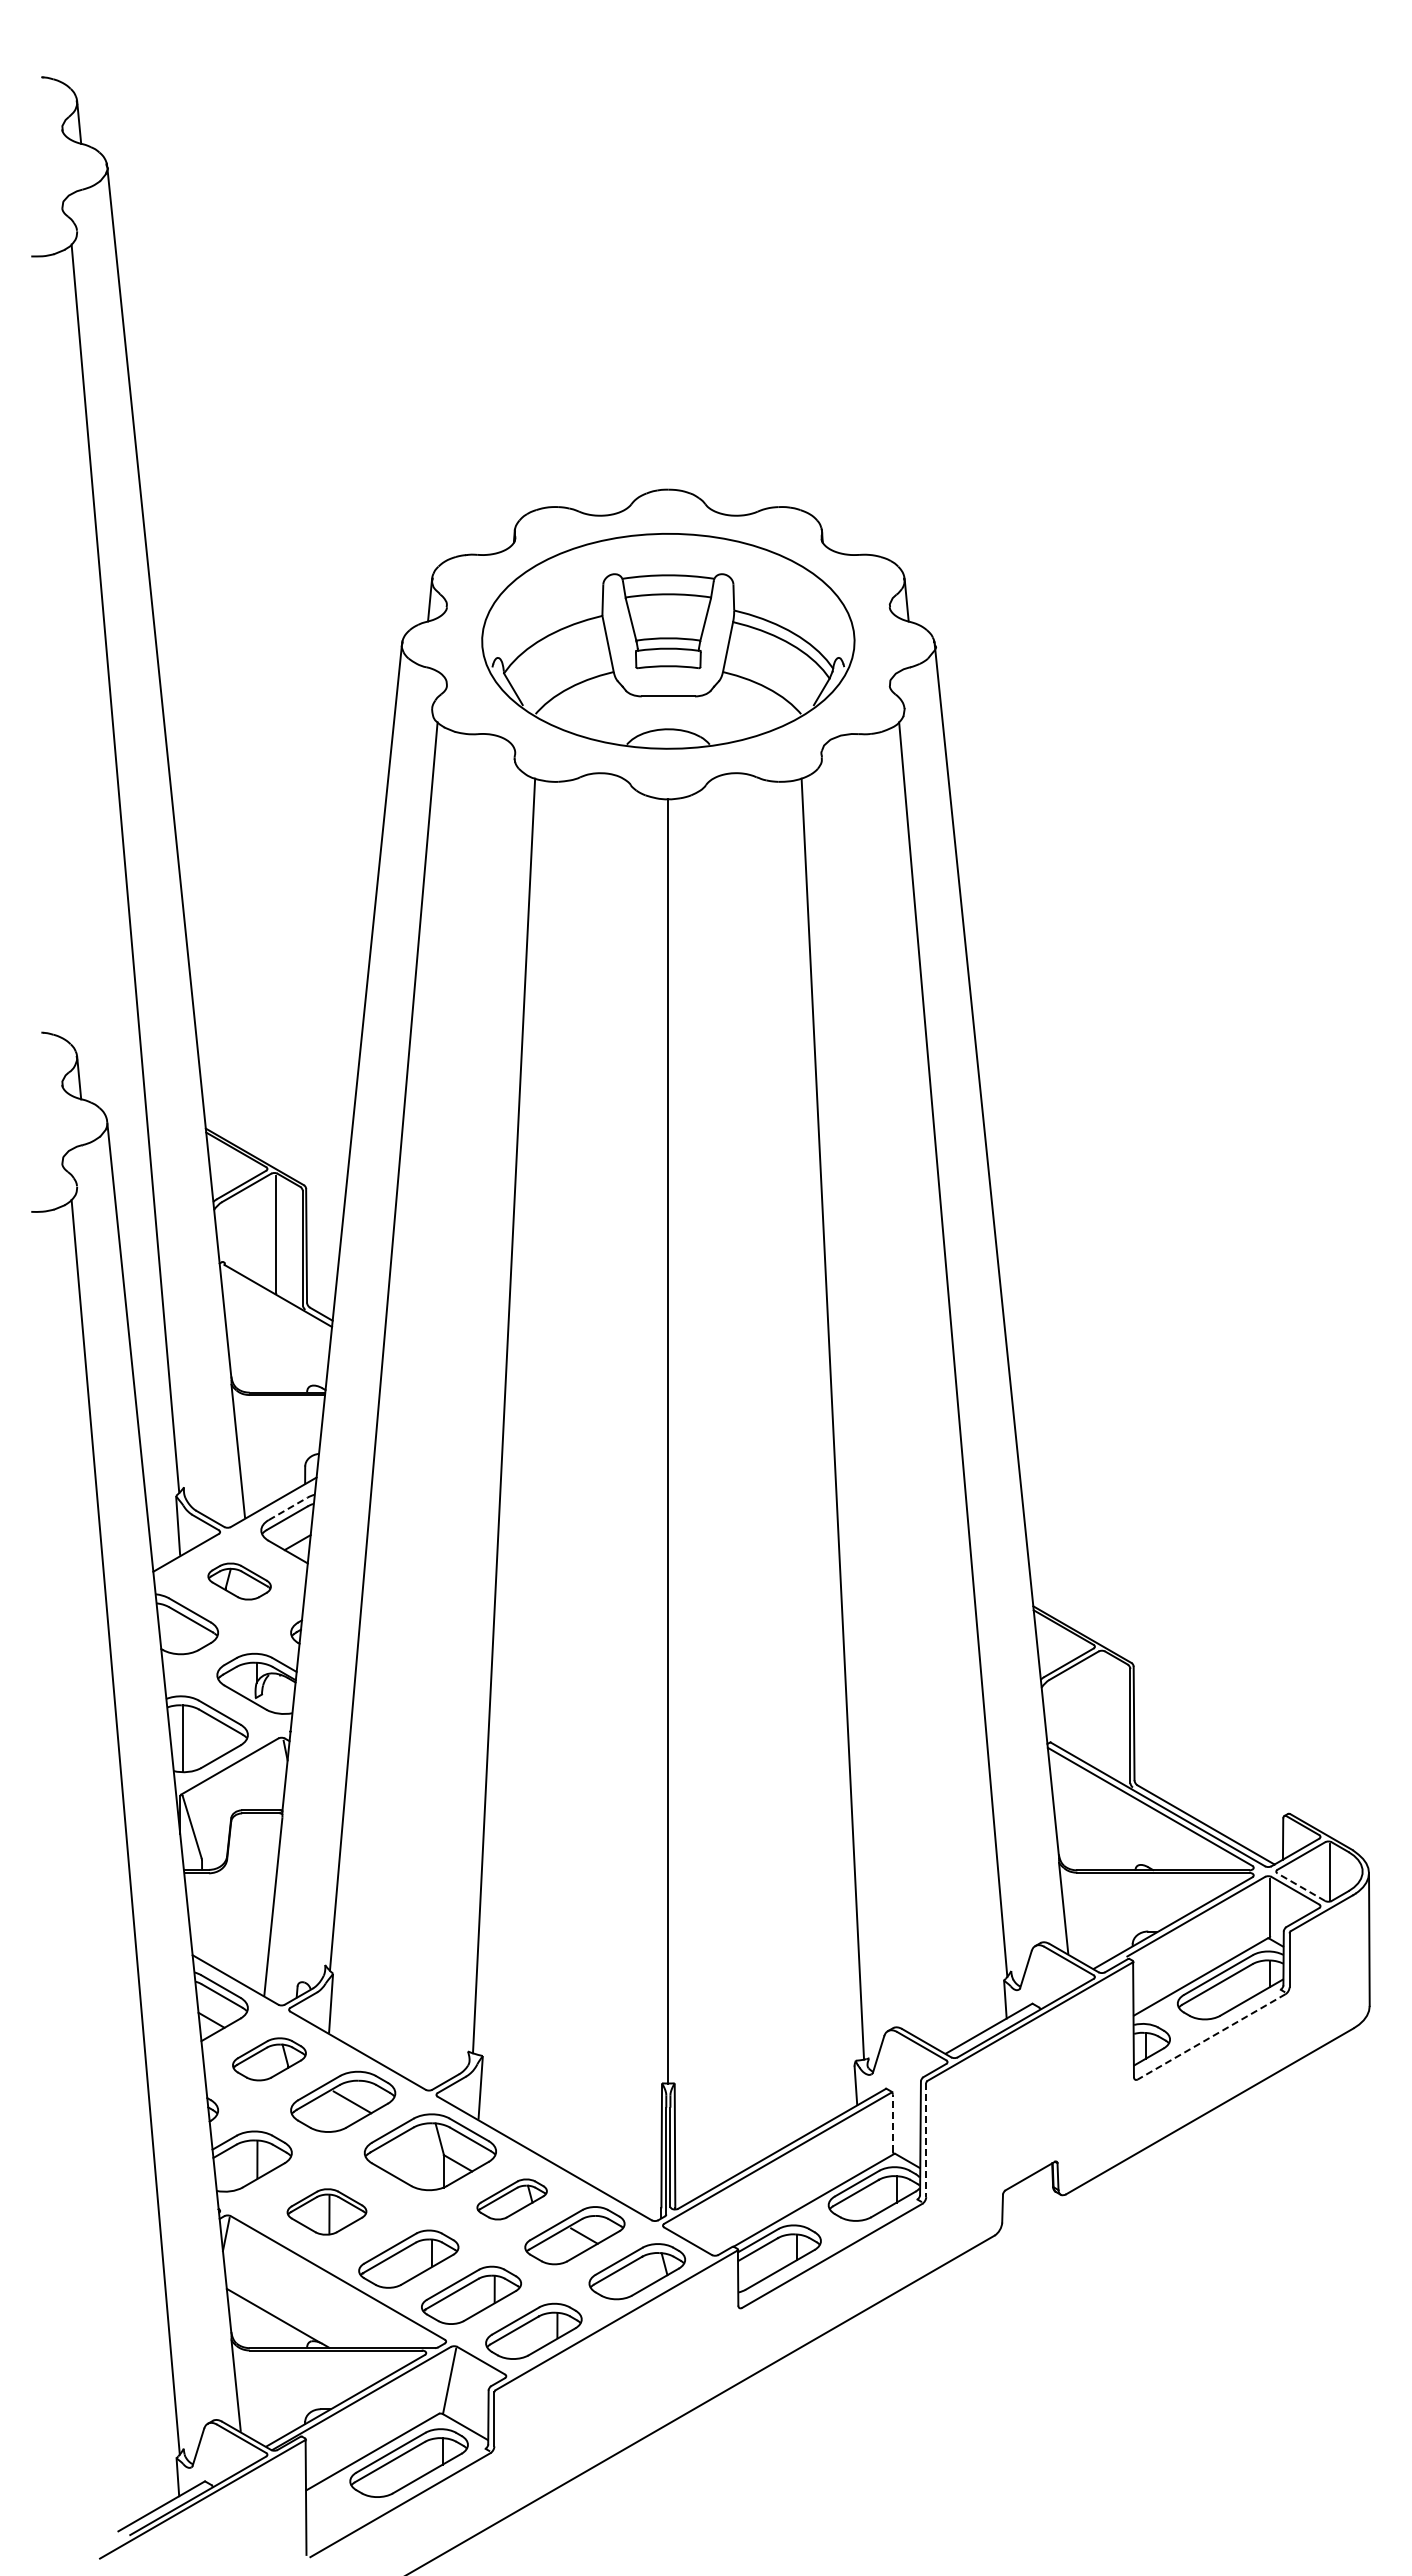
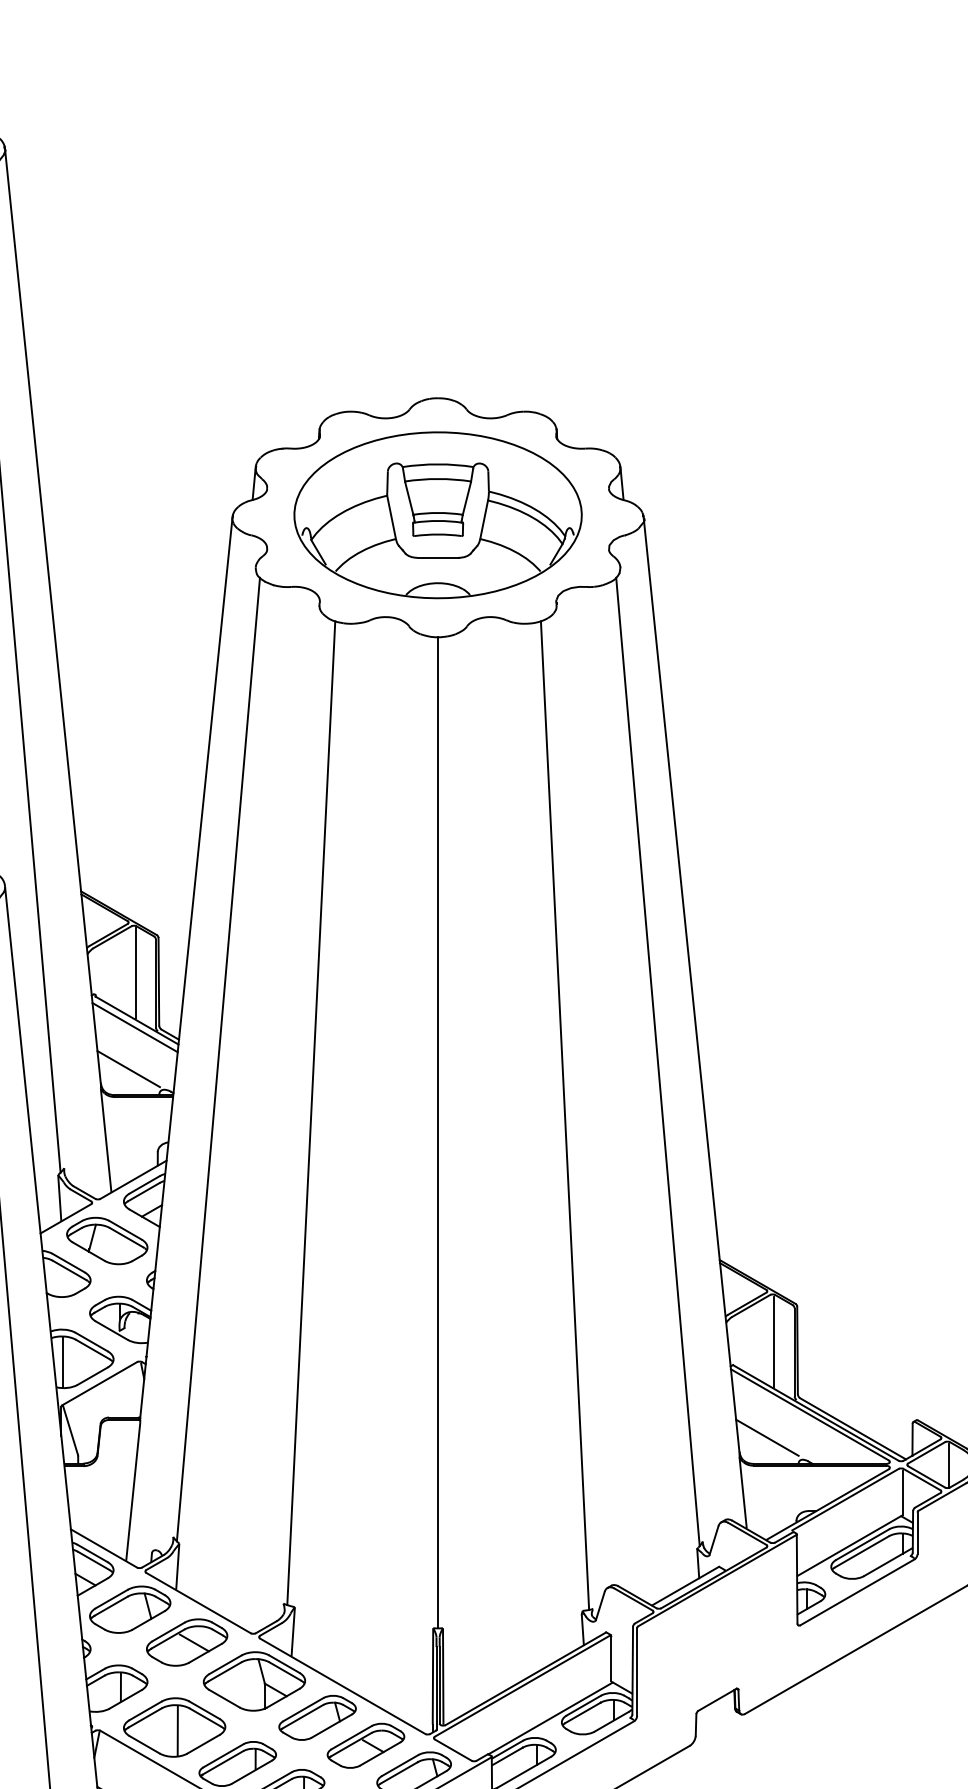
line: (275, 1304) -> (134, 1027), added
line: (267, 1358) -> (128, 1068), added
line: (288, 1508) -> (144, 1184), dashed -> solid
part: (239, 1581) -> (107, 1240), size x1.67
line: (1103, 1711) -> (773, 1341), added
line: (1094, 1836) -> (766, 1437), added
line: (1300, 1886) -> (925, 1476), dashed -> solid
line: (1211, 2037) -> (857, 1592), dashed -> solid
part: (269, 2059) -> (130, 1609), size x1.43
line: (892, 2122) -> (611, 1658), dashed -> solid
line: (926, 2140) -> (637, 1672), dashed -> solid
part: (511, 2199) -> (317, 1717), size x1.43
part: (326, 2211) -> (174, 1727), size x1.67

